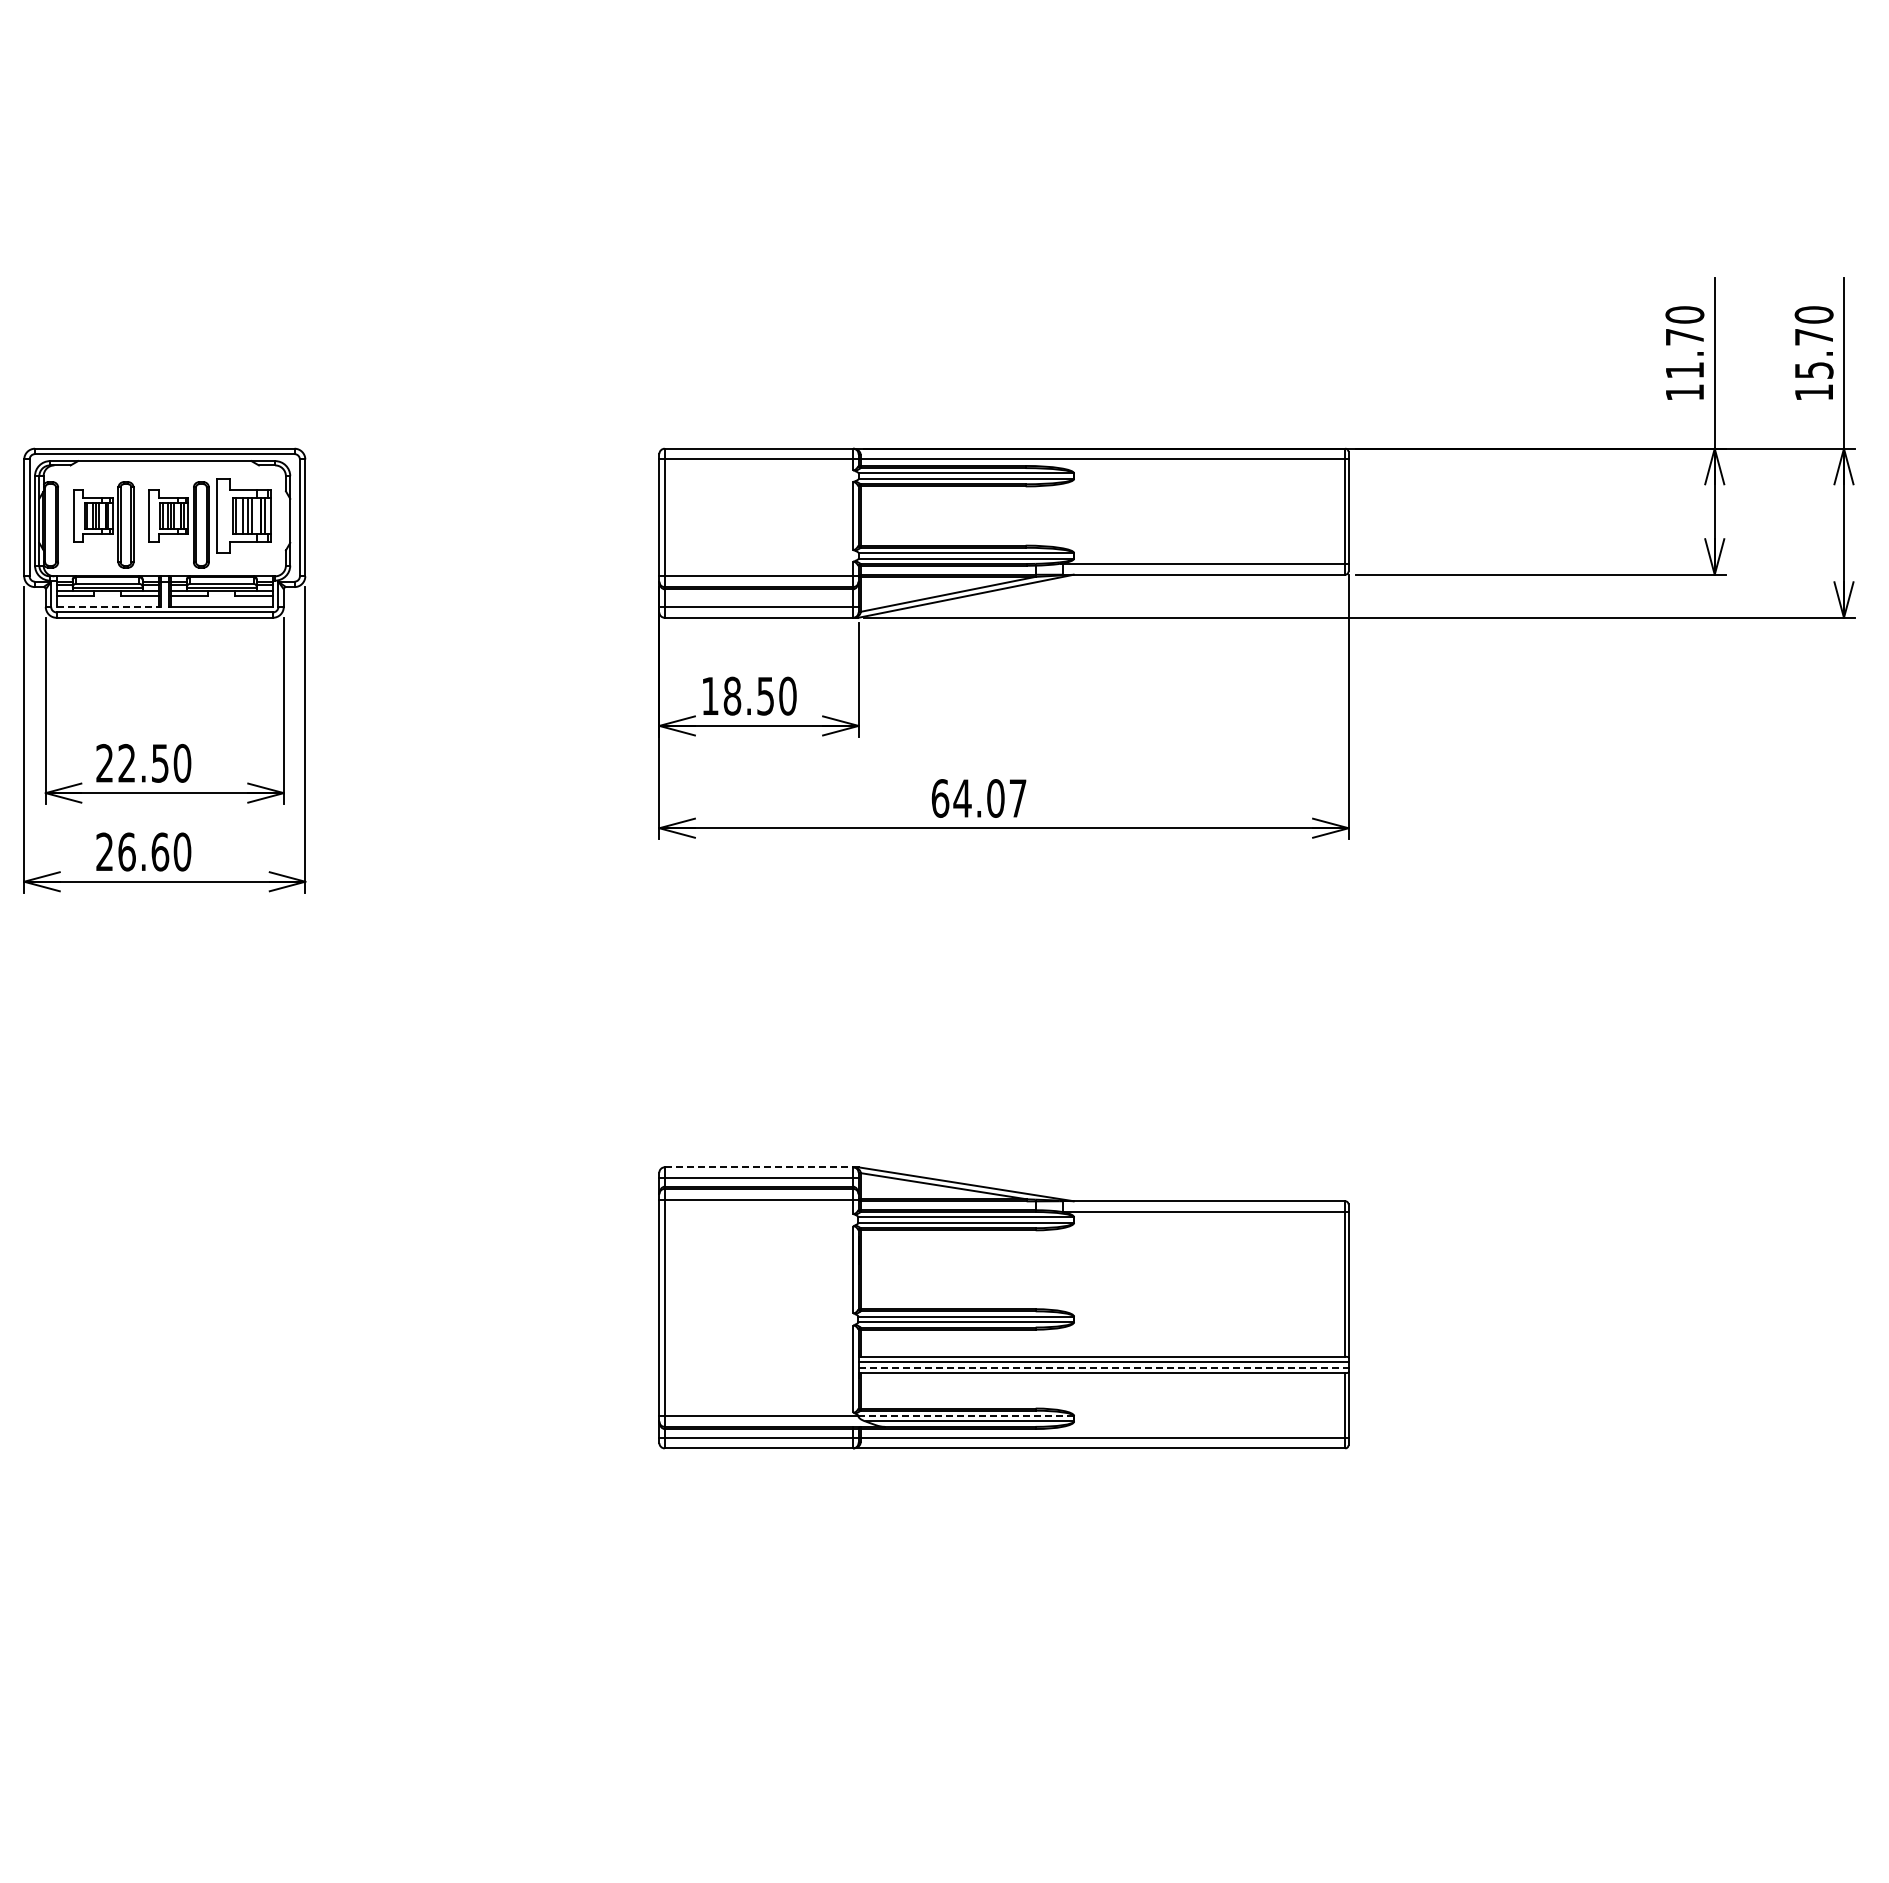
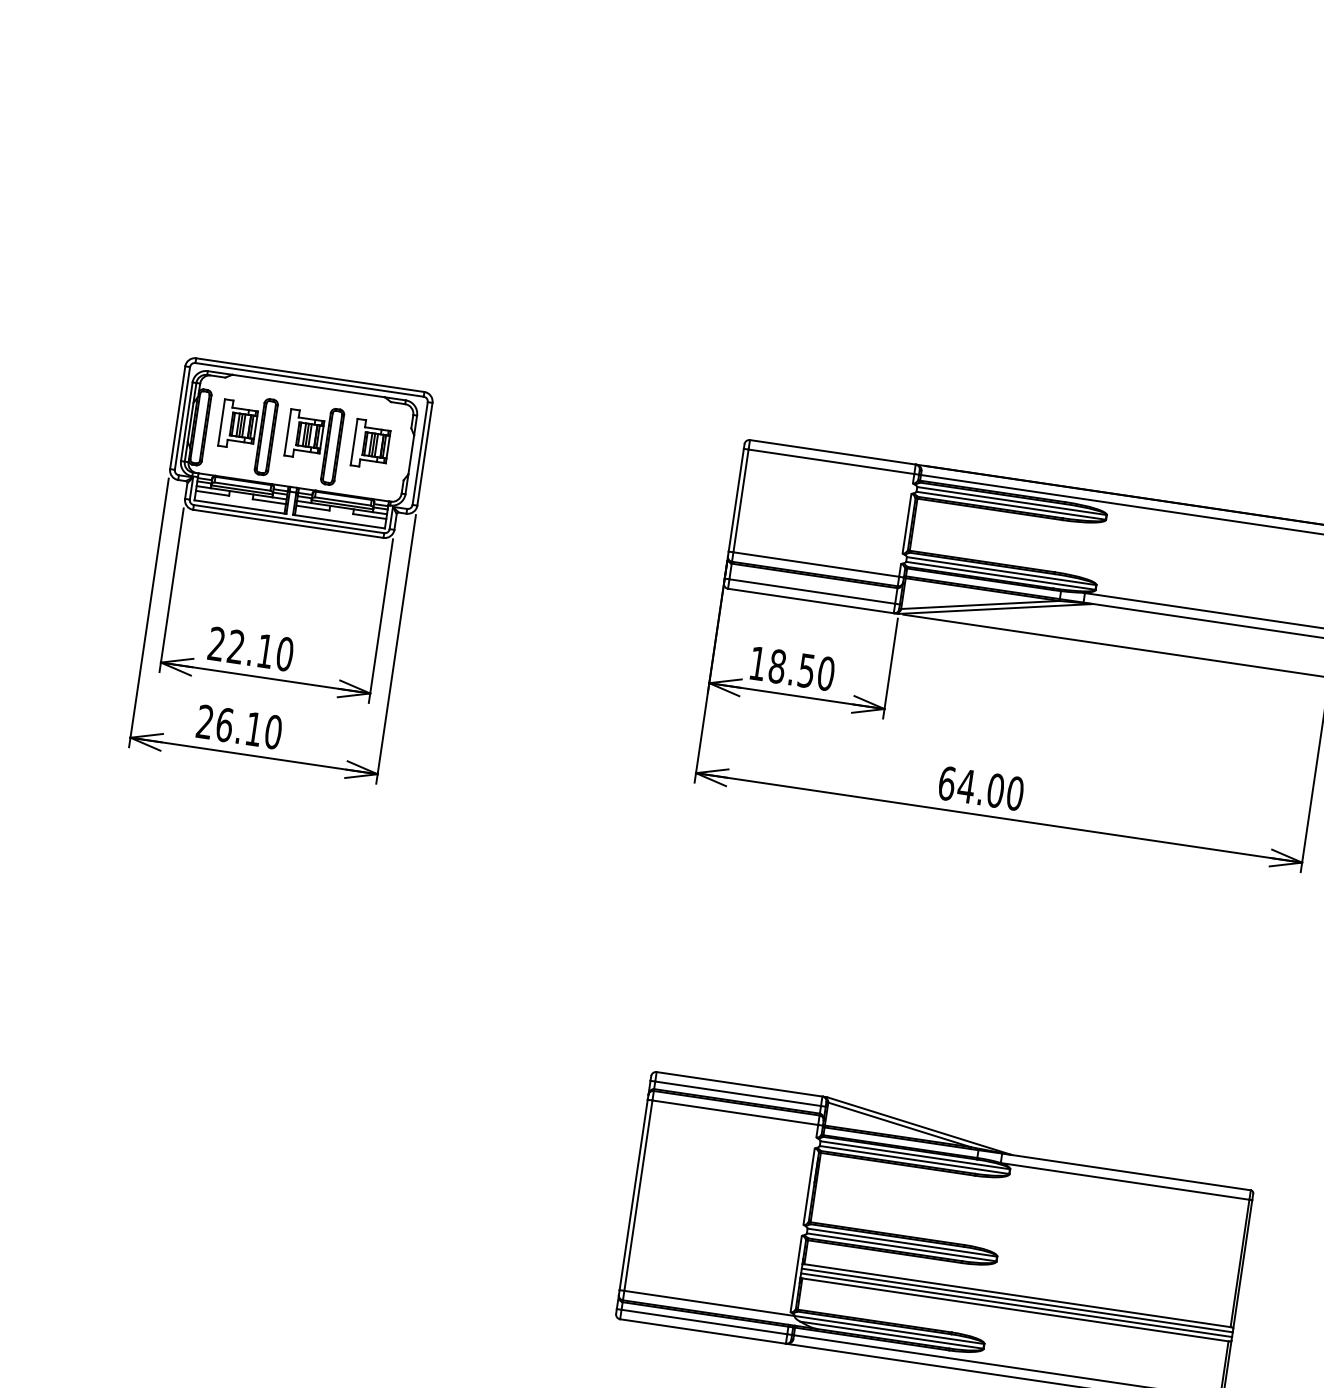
part: (243, 515) -> (370, 444), size x0.71
line: (109, 607) -> (241, 507), dashed -> solid
text: (160, 763) -> (265, 651), 22.50 -> 22.10
text: (1017, 798) -> (1014, 793), 64.07 -> 64.00
text: (160, 851) -> (254, 728), 26.60 -> 26.10
line: (759, 1167) -> (739, 1084), dashed -> solid
line: (1103, 1367) -> (1016, 1305), dashed -> solid
line: (966, 1416) -> (889, 1330), dashed -> solid

